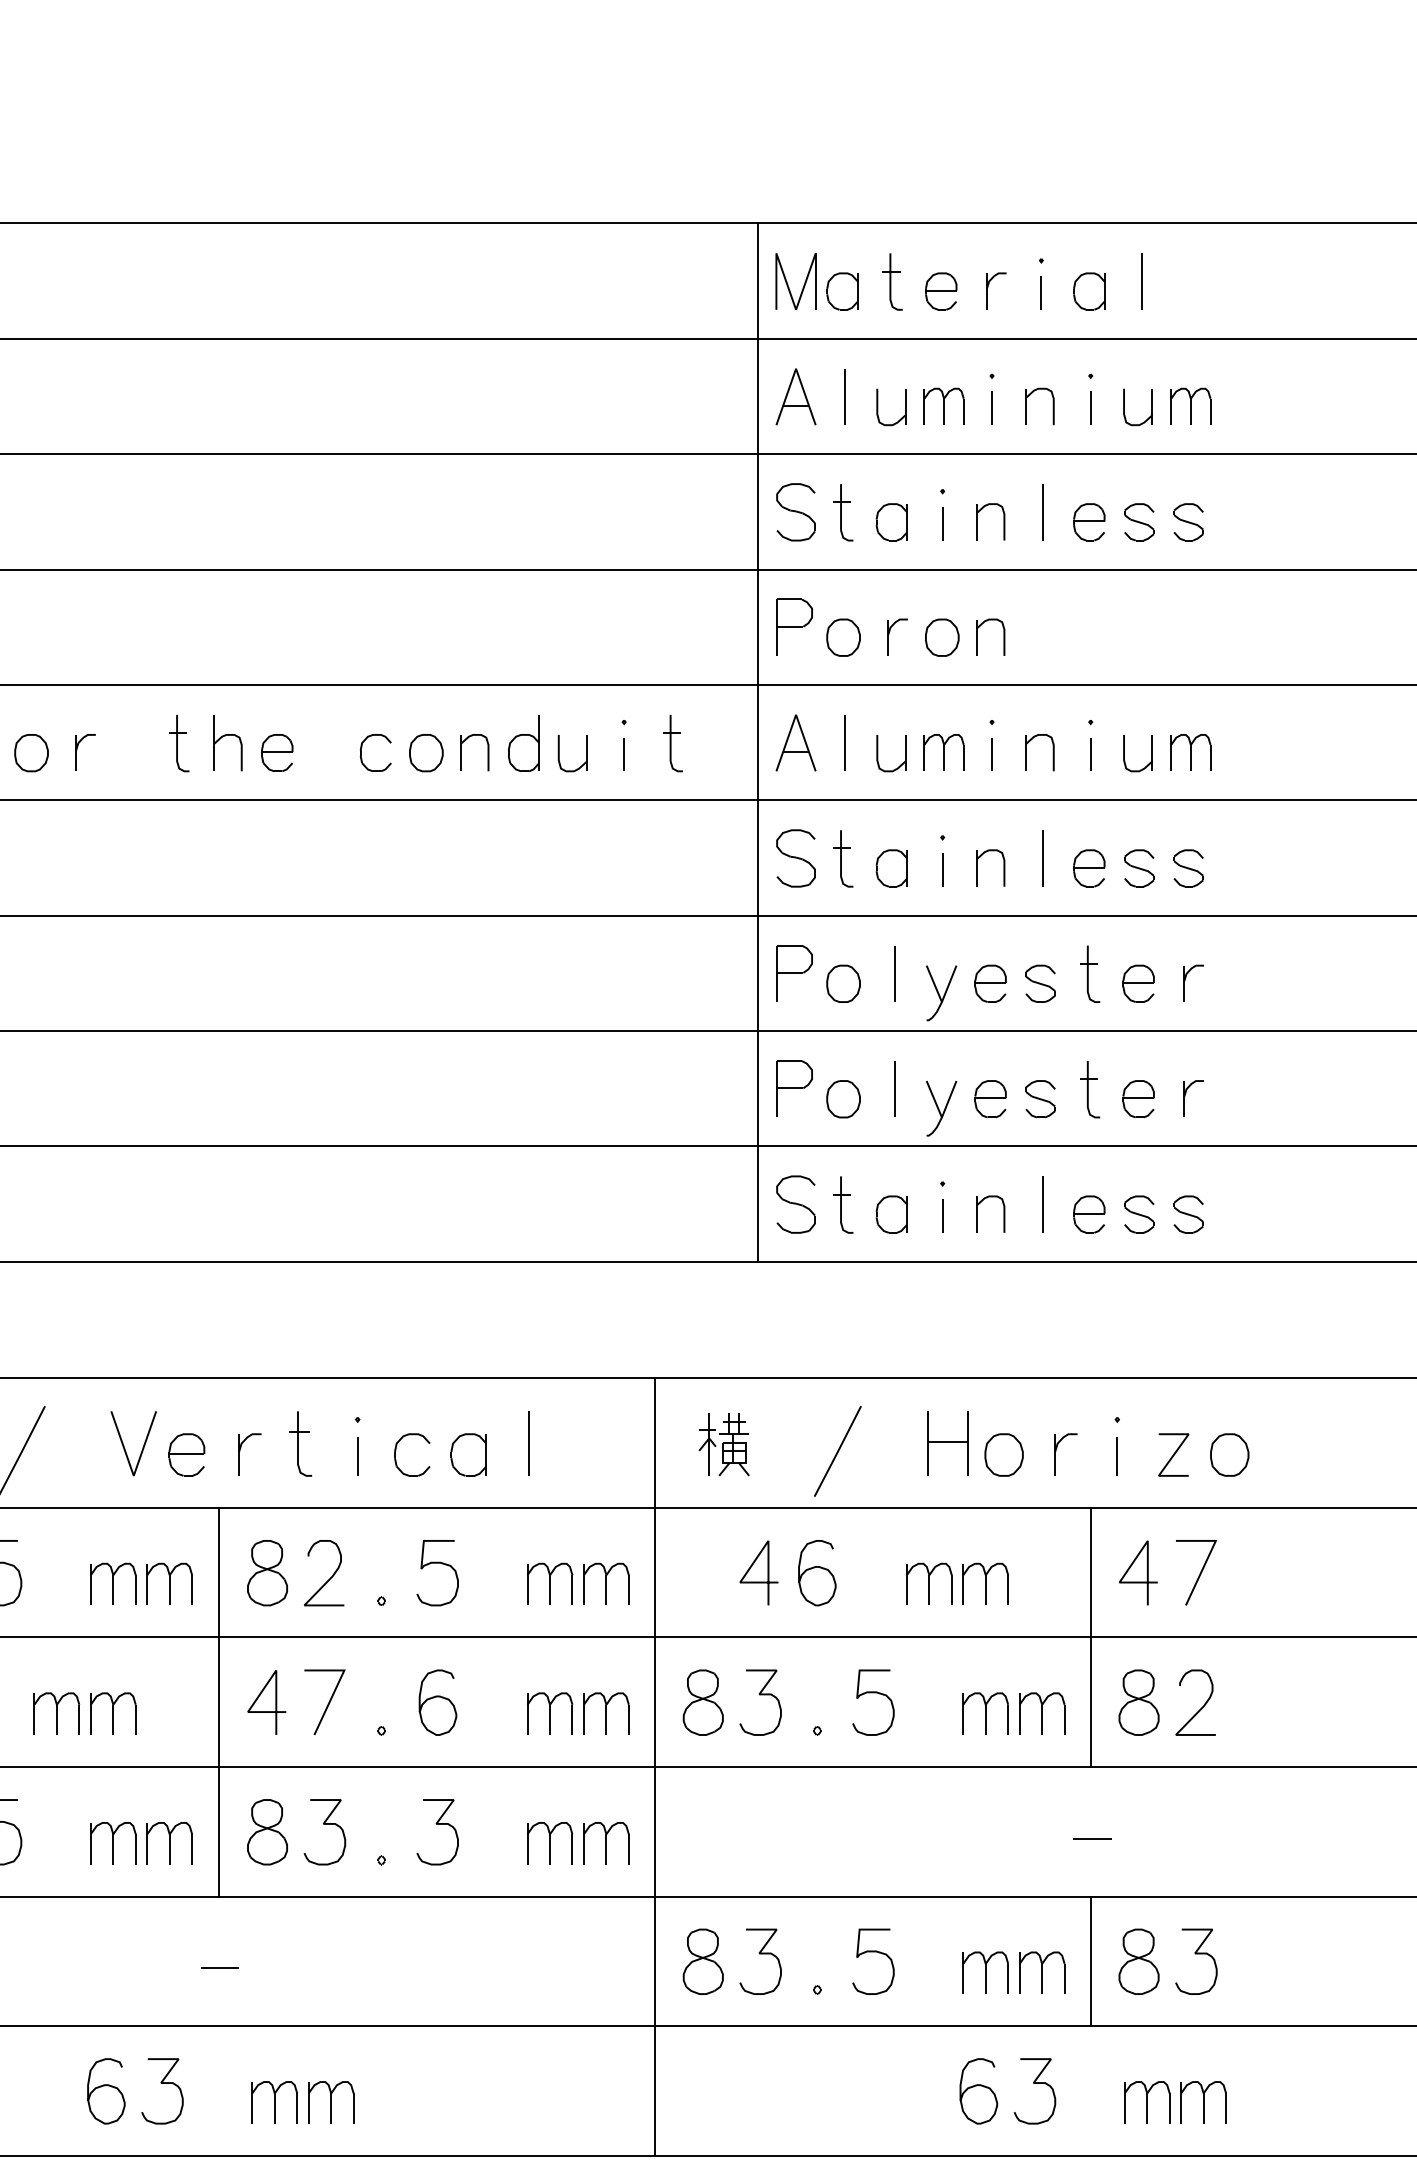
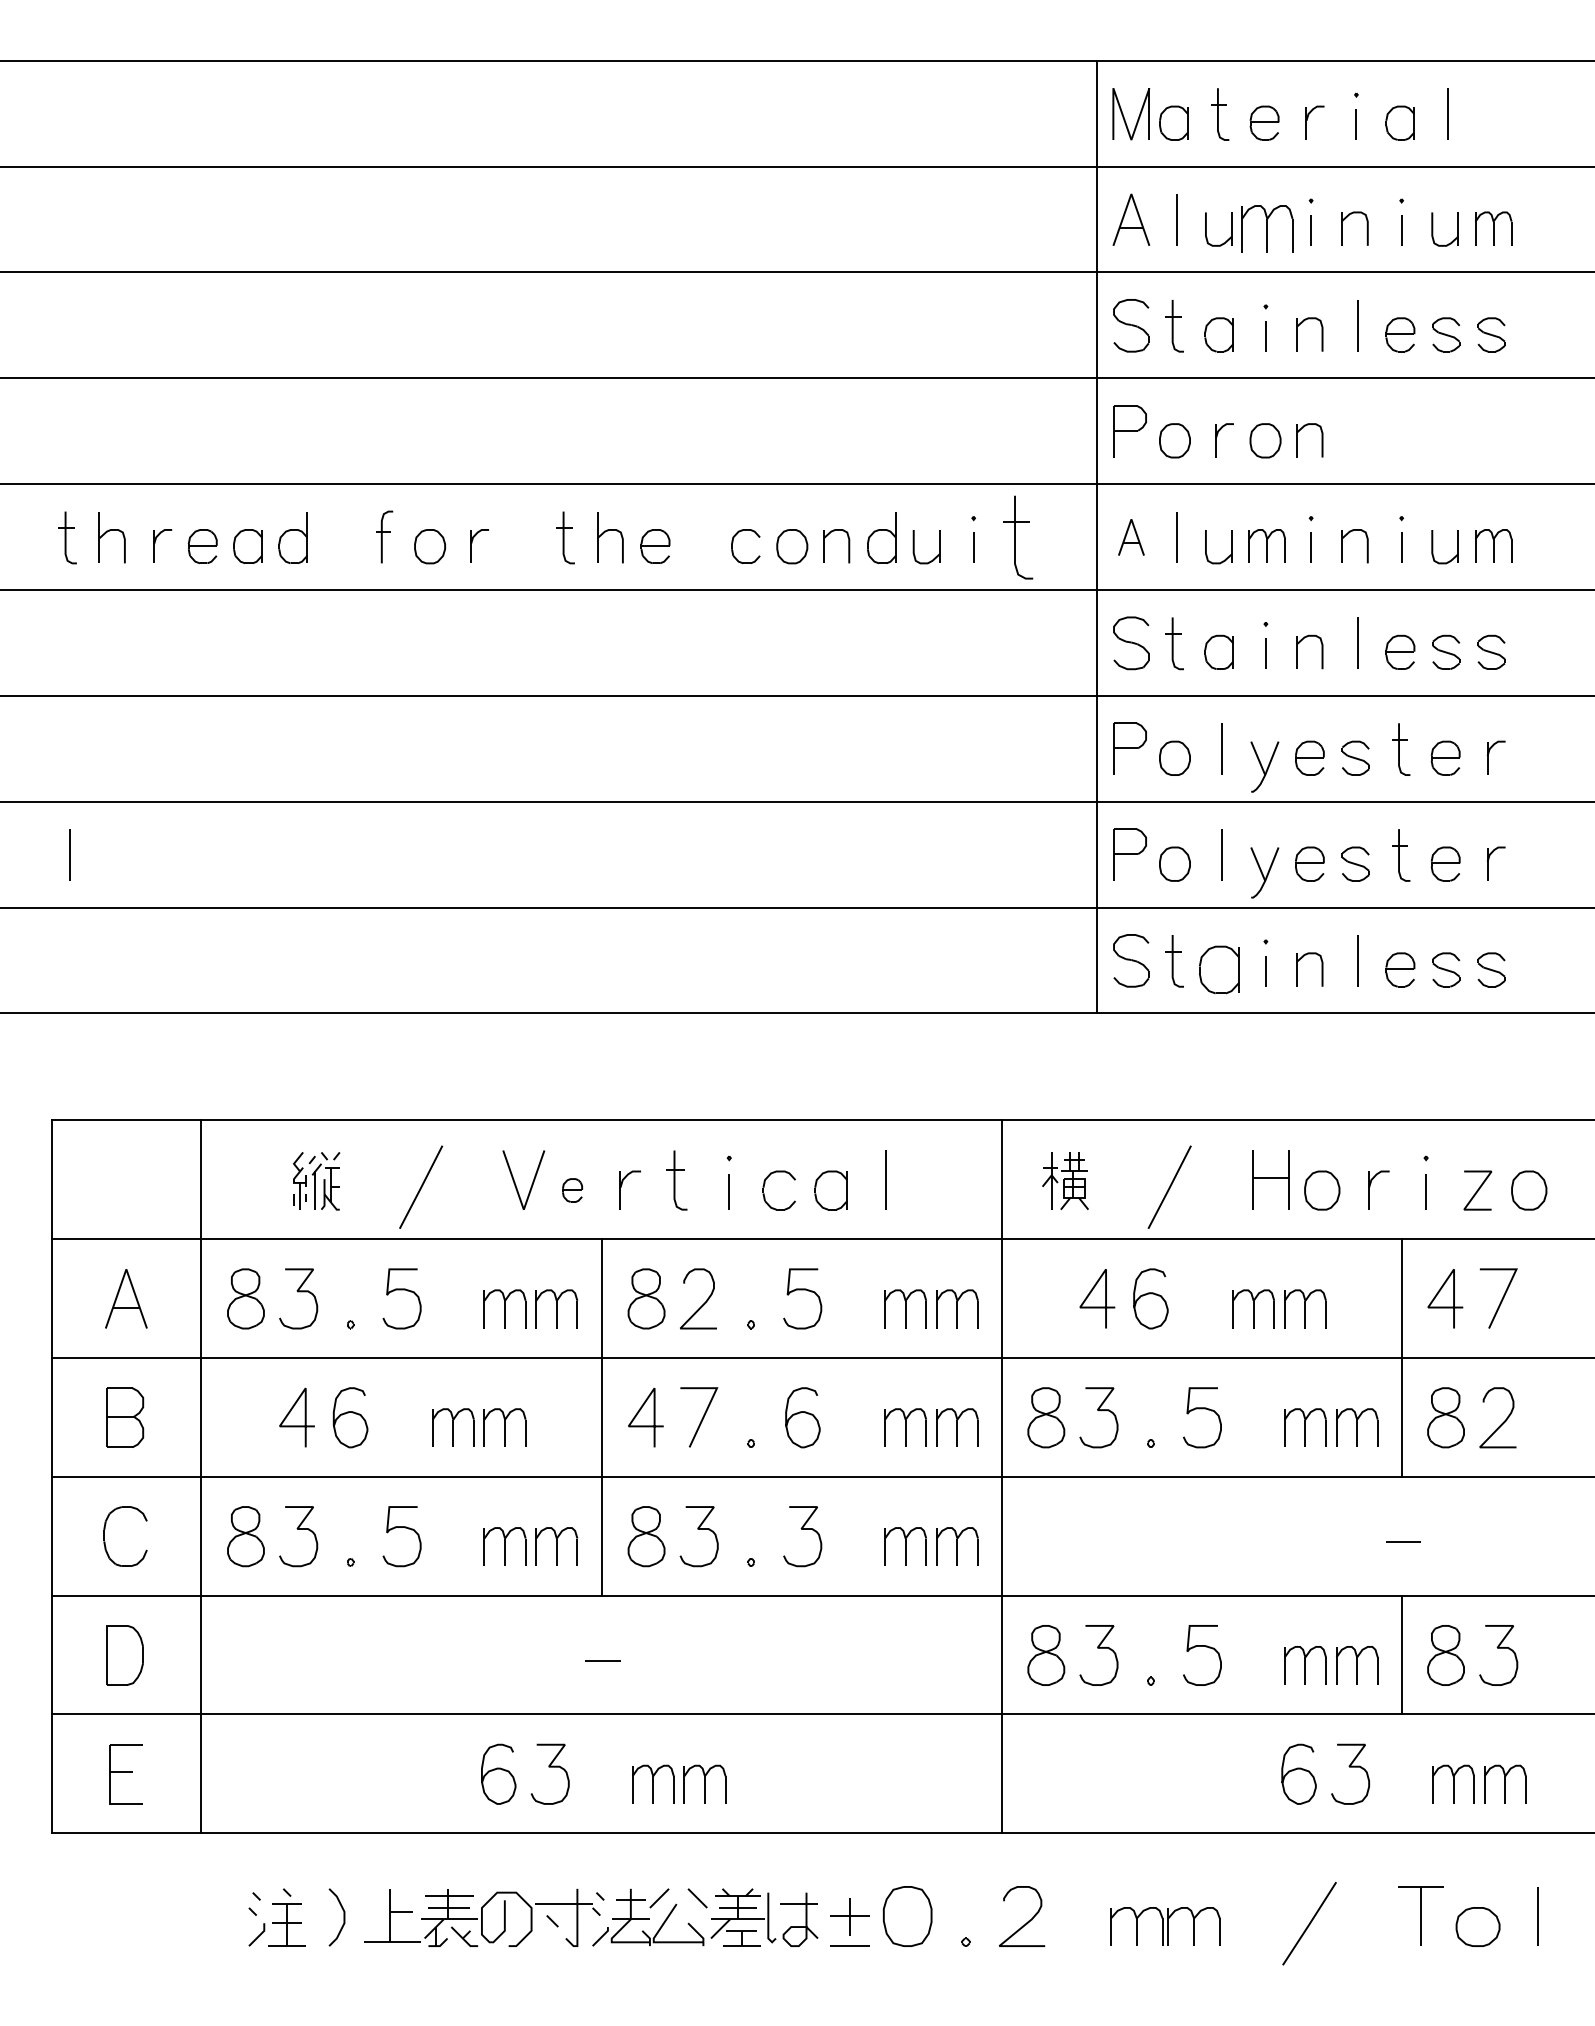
part: (943, 406) -> (1266, 228), size x1.4
part: (672, 743) -> (1018, 537), size x1.6
part: (796, 743) -> (1131, 537), size x0.7
part: (891, 1214) -> (1218, 969), size x1.4
part: (186, 1454) -> (572, 1190), size x0.6

